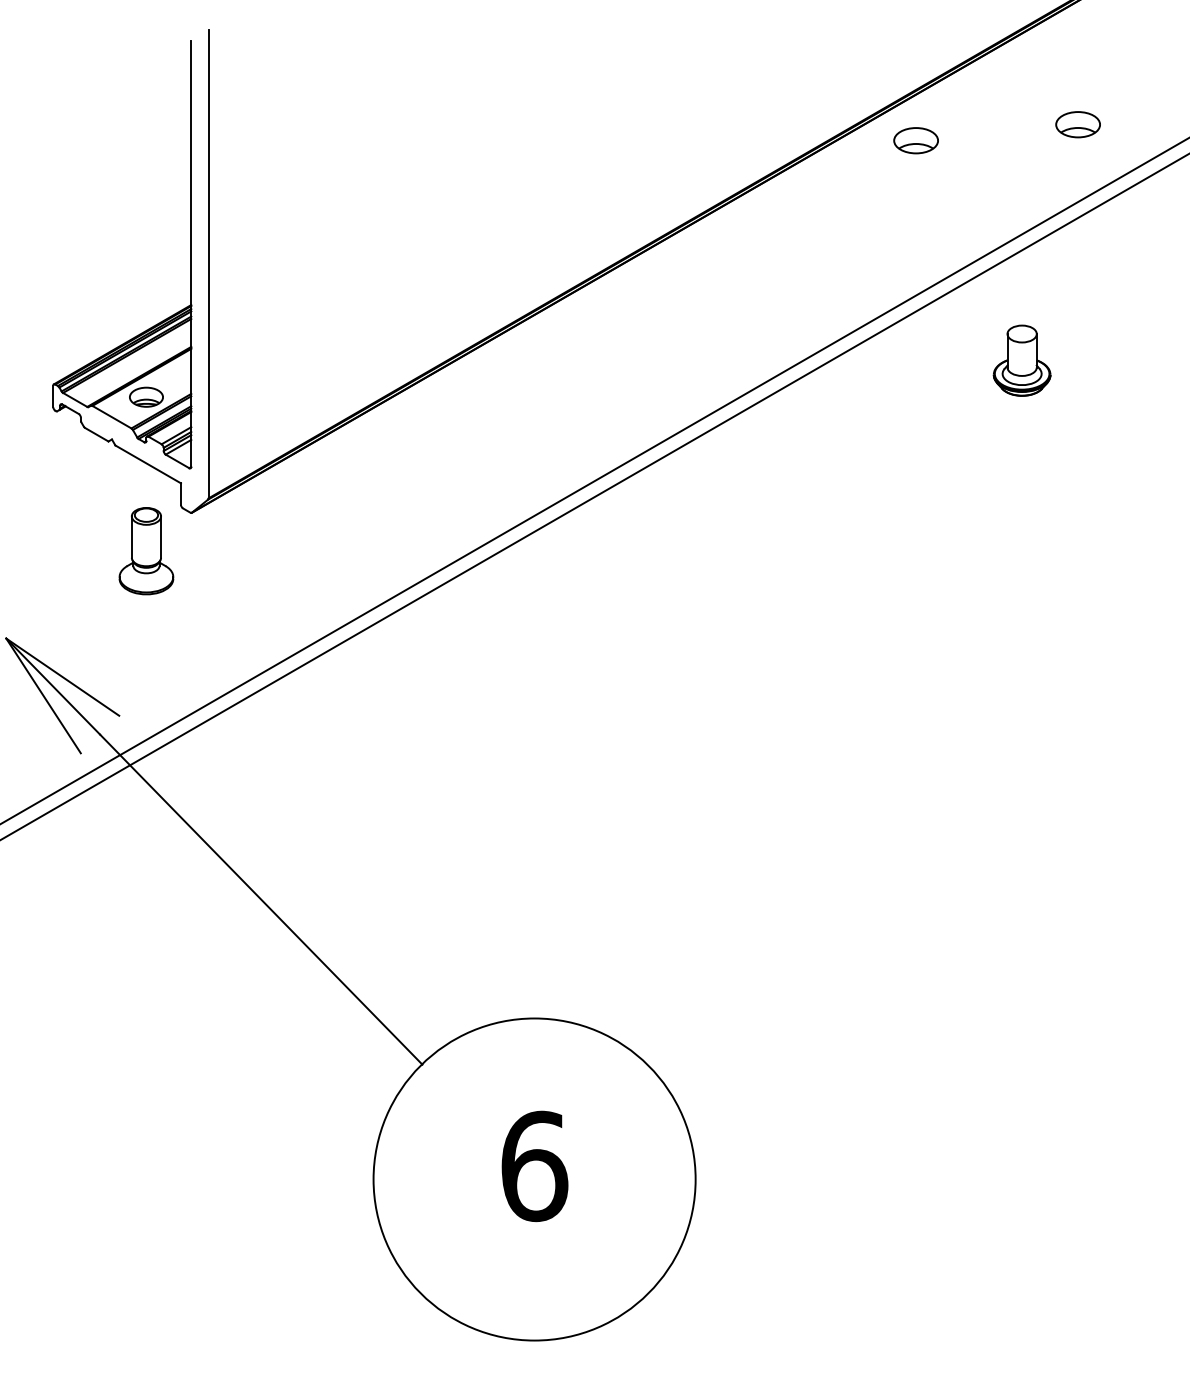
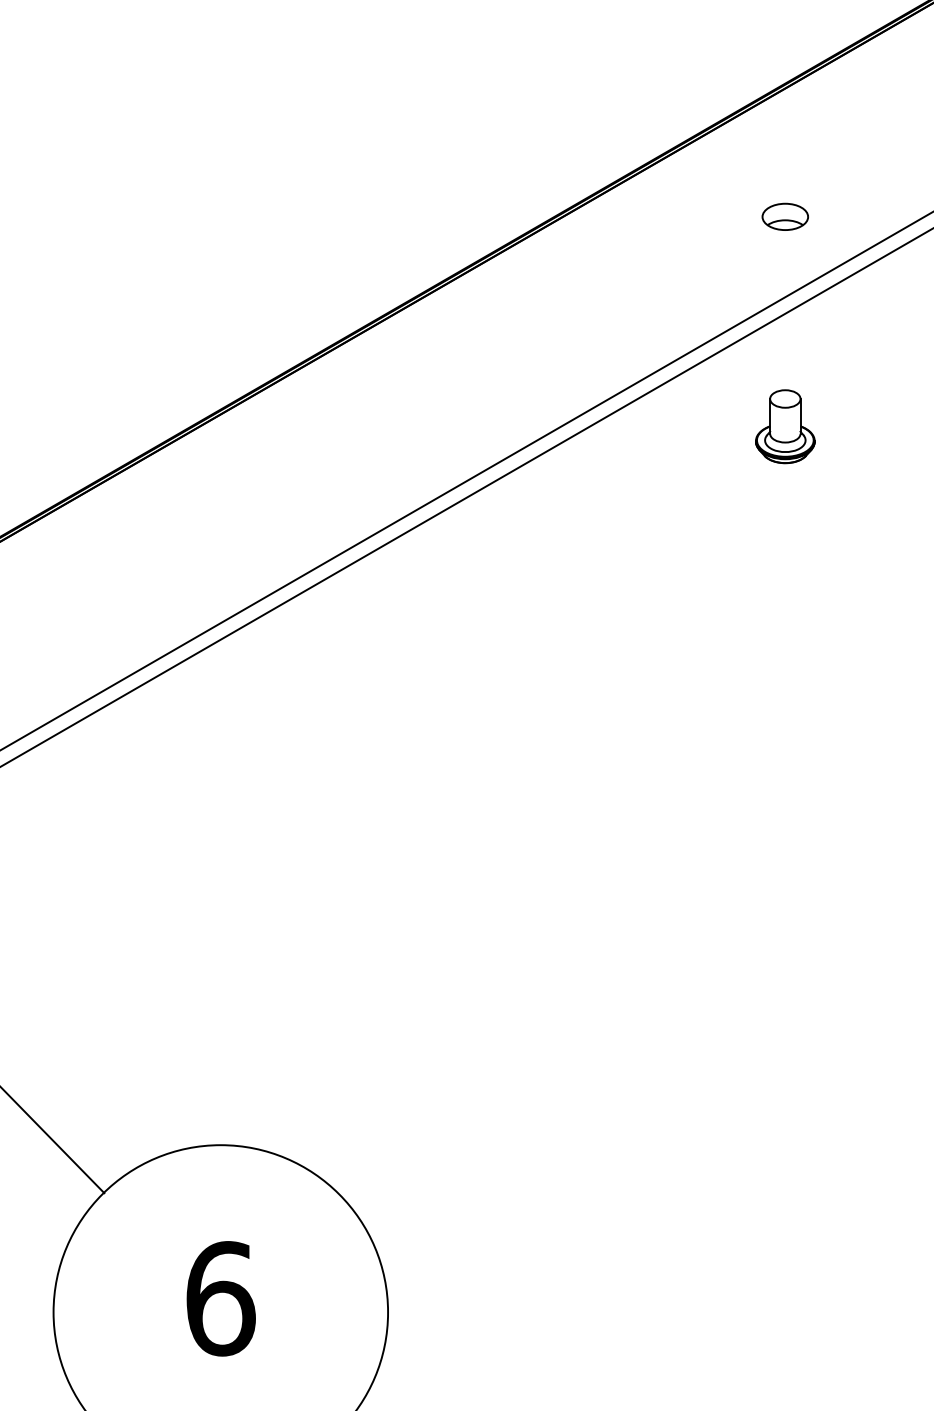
part: (915, 140) -> (616, 233), removed
part: (1021, 360) -> (784, 426), moved

